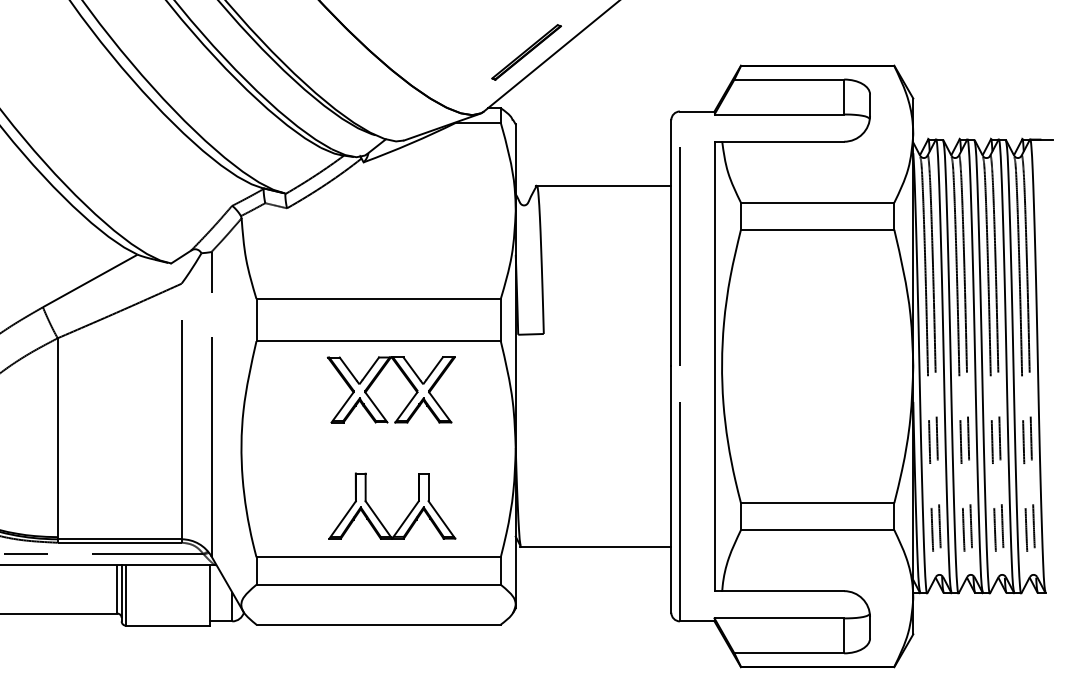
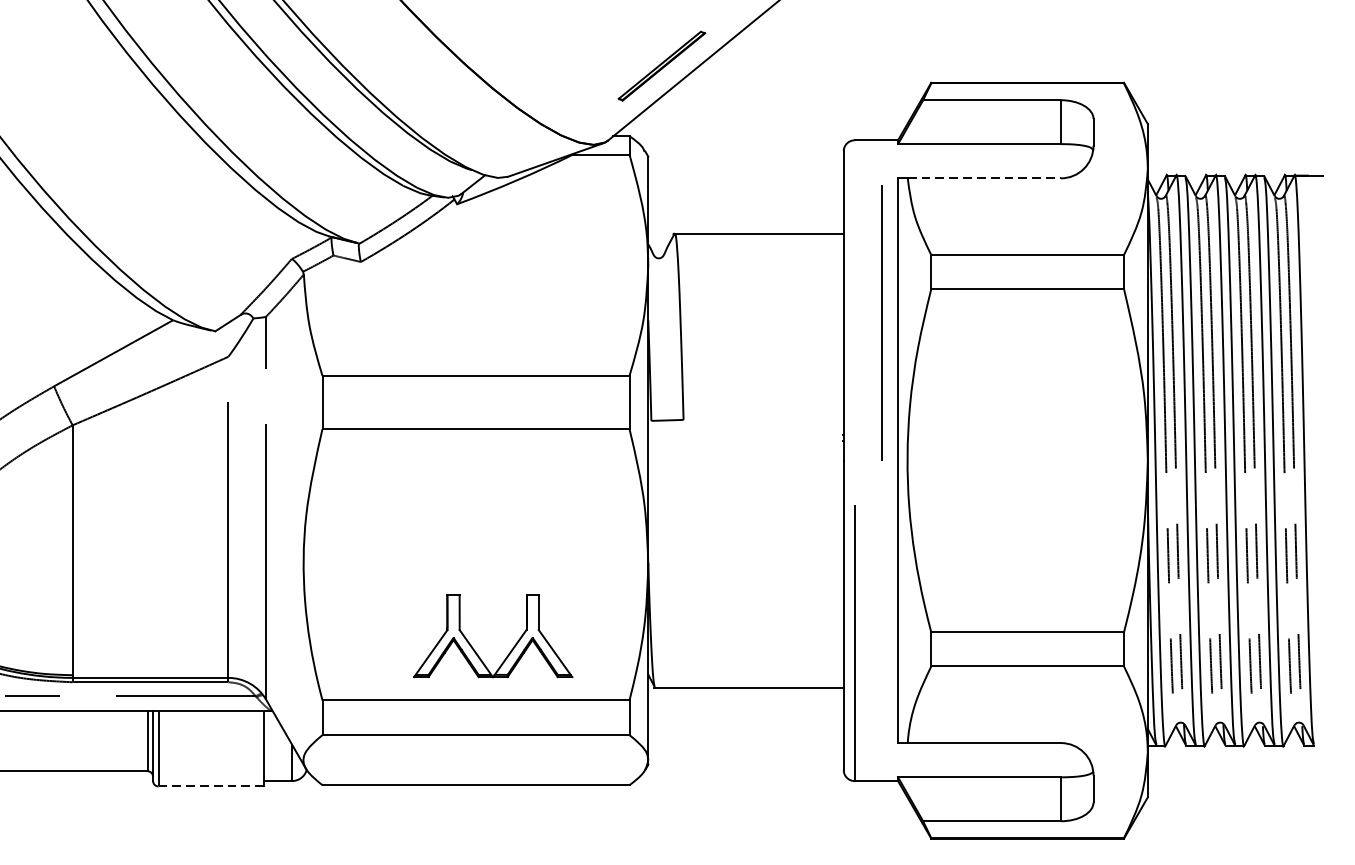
line: (783, 141) -> (984, 178), solid -> dashed
line: (679, 256) -> (881, 322), moved
part: (376, 379) -> (473, 477), removed
line: (167, 625) -> (210, 786), solid -> dashed

